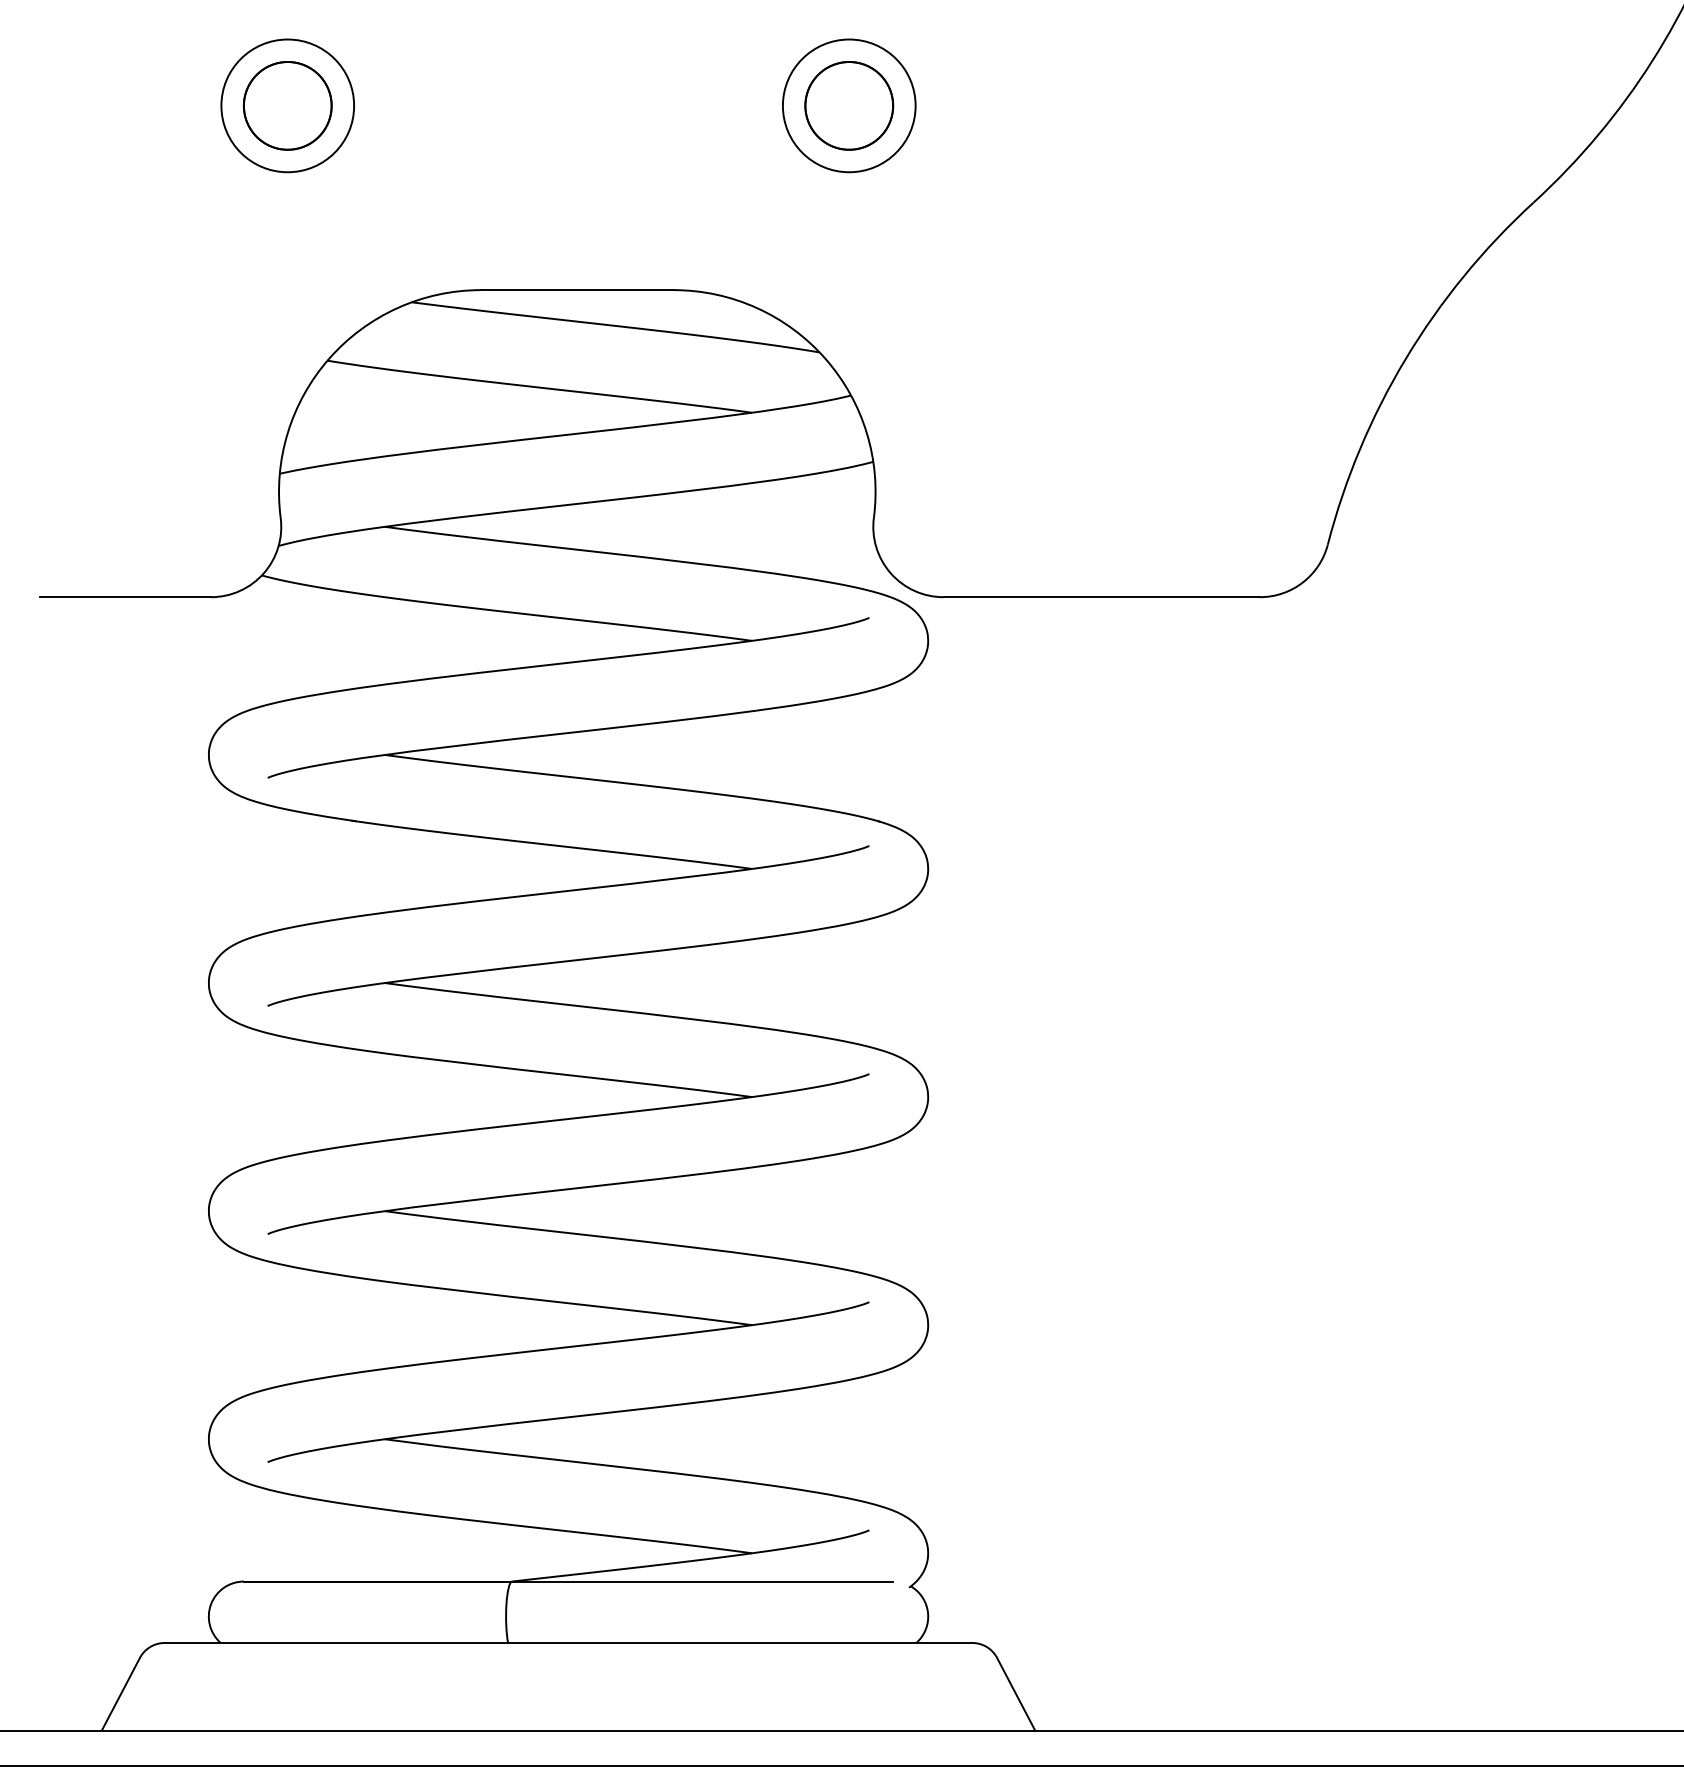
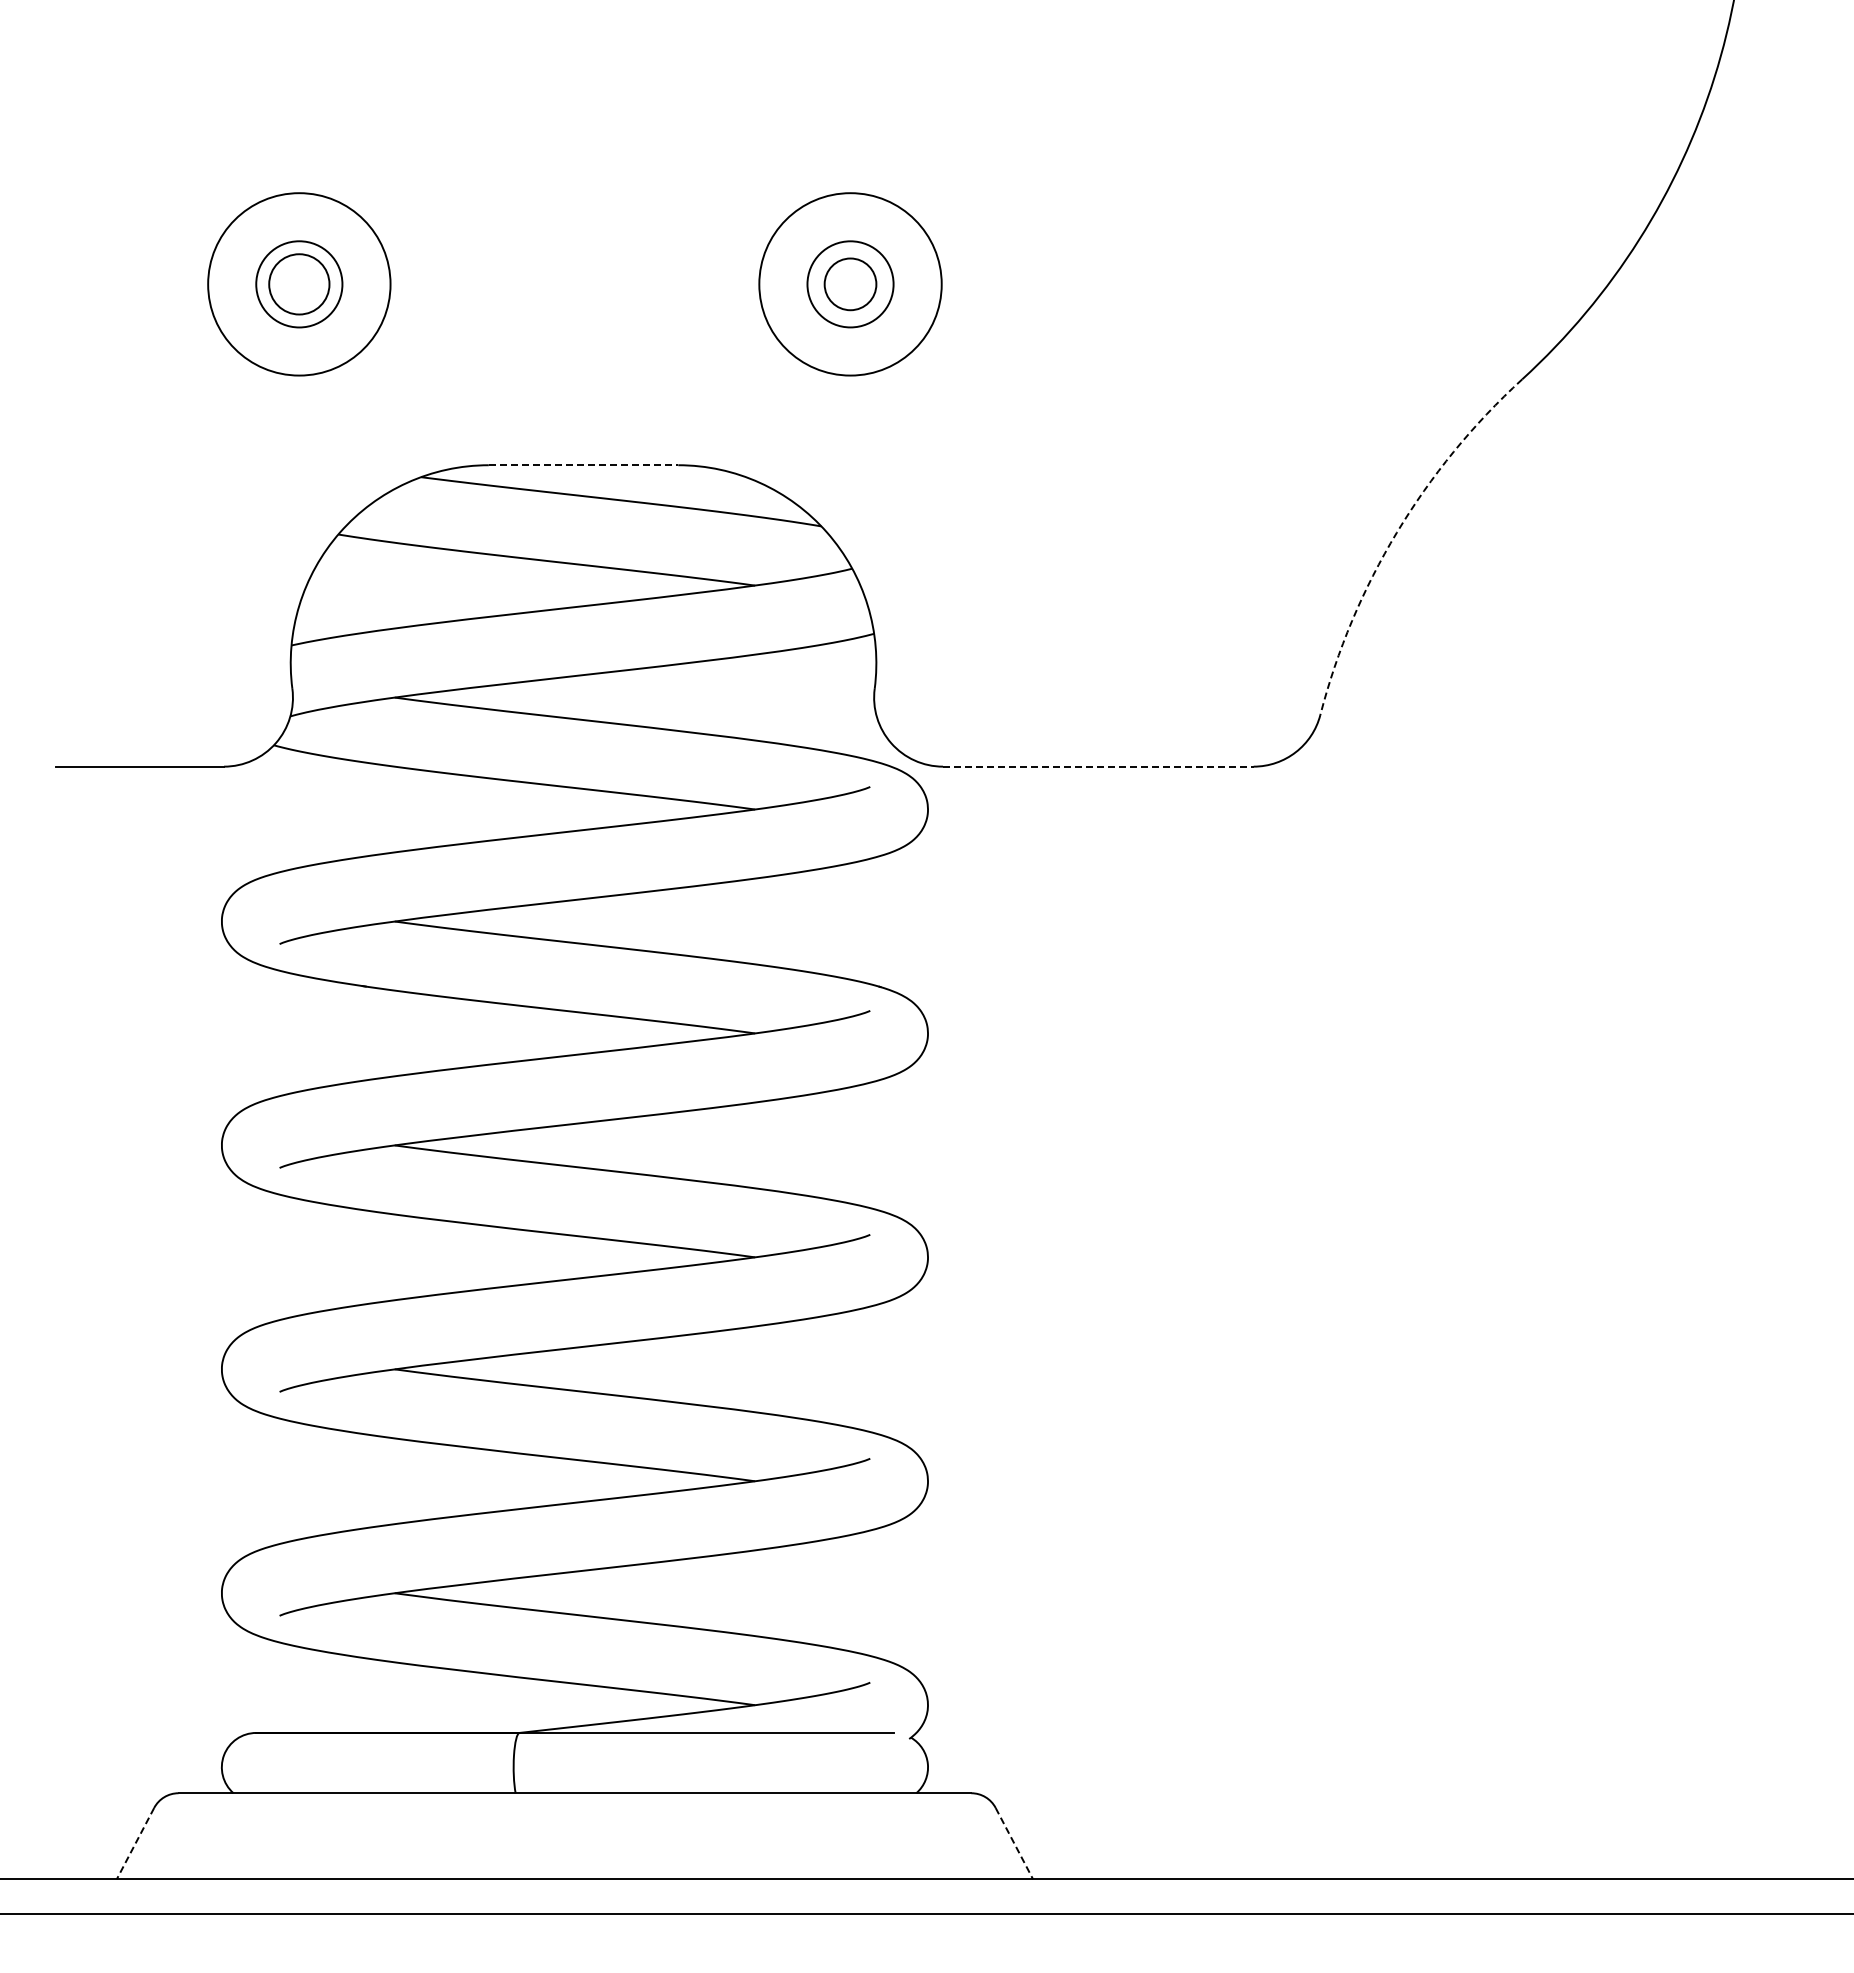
circle: (287, 106) -> (299, 284), size x0.7
circle: (287, 106) -> (299, 284), size x1.4
circle: (849, 106) -> (850, 284), size x0.6
circle: (849, 106) -> (850, 284), size x1.4
line: (577, 290) -> (583, 465), solid -> dashed
arc: (1405, 358) -> (1396, 532), solid -> dashed
line: (1101, 597) -> (1098, 766), solid -> dashed
line: (120, 1695) -> (135, 1844), solid -> dashed
line: (1016, 1695) -> (1014, 1844), solid -> dashed

